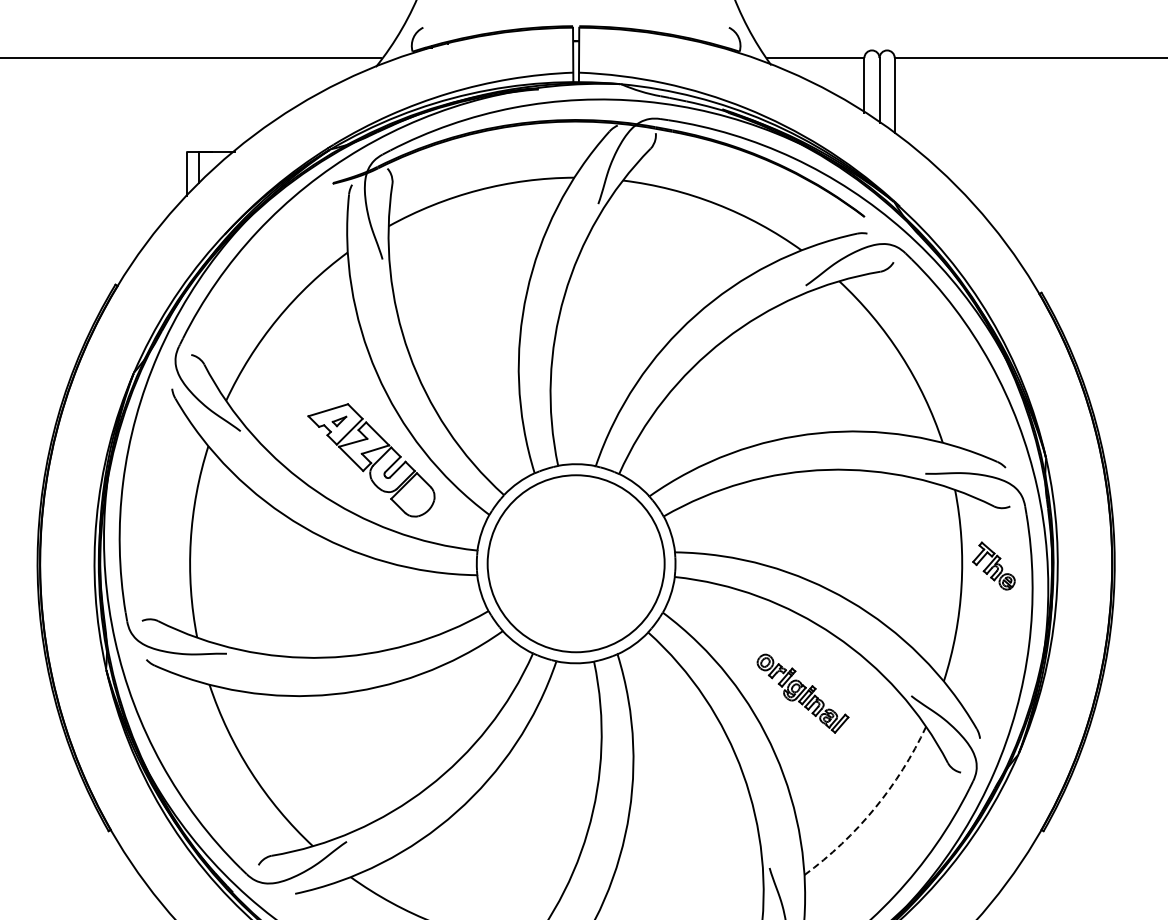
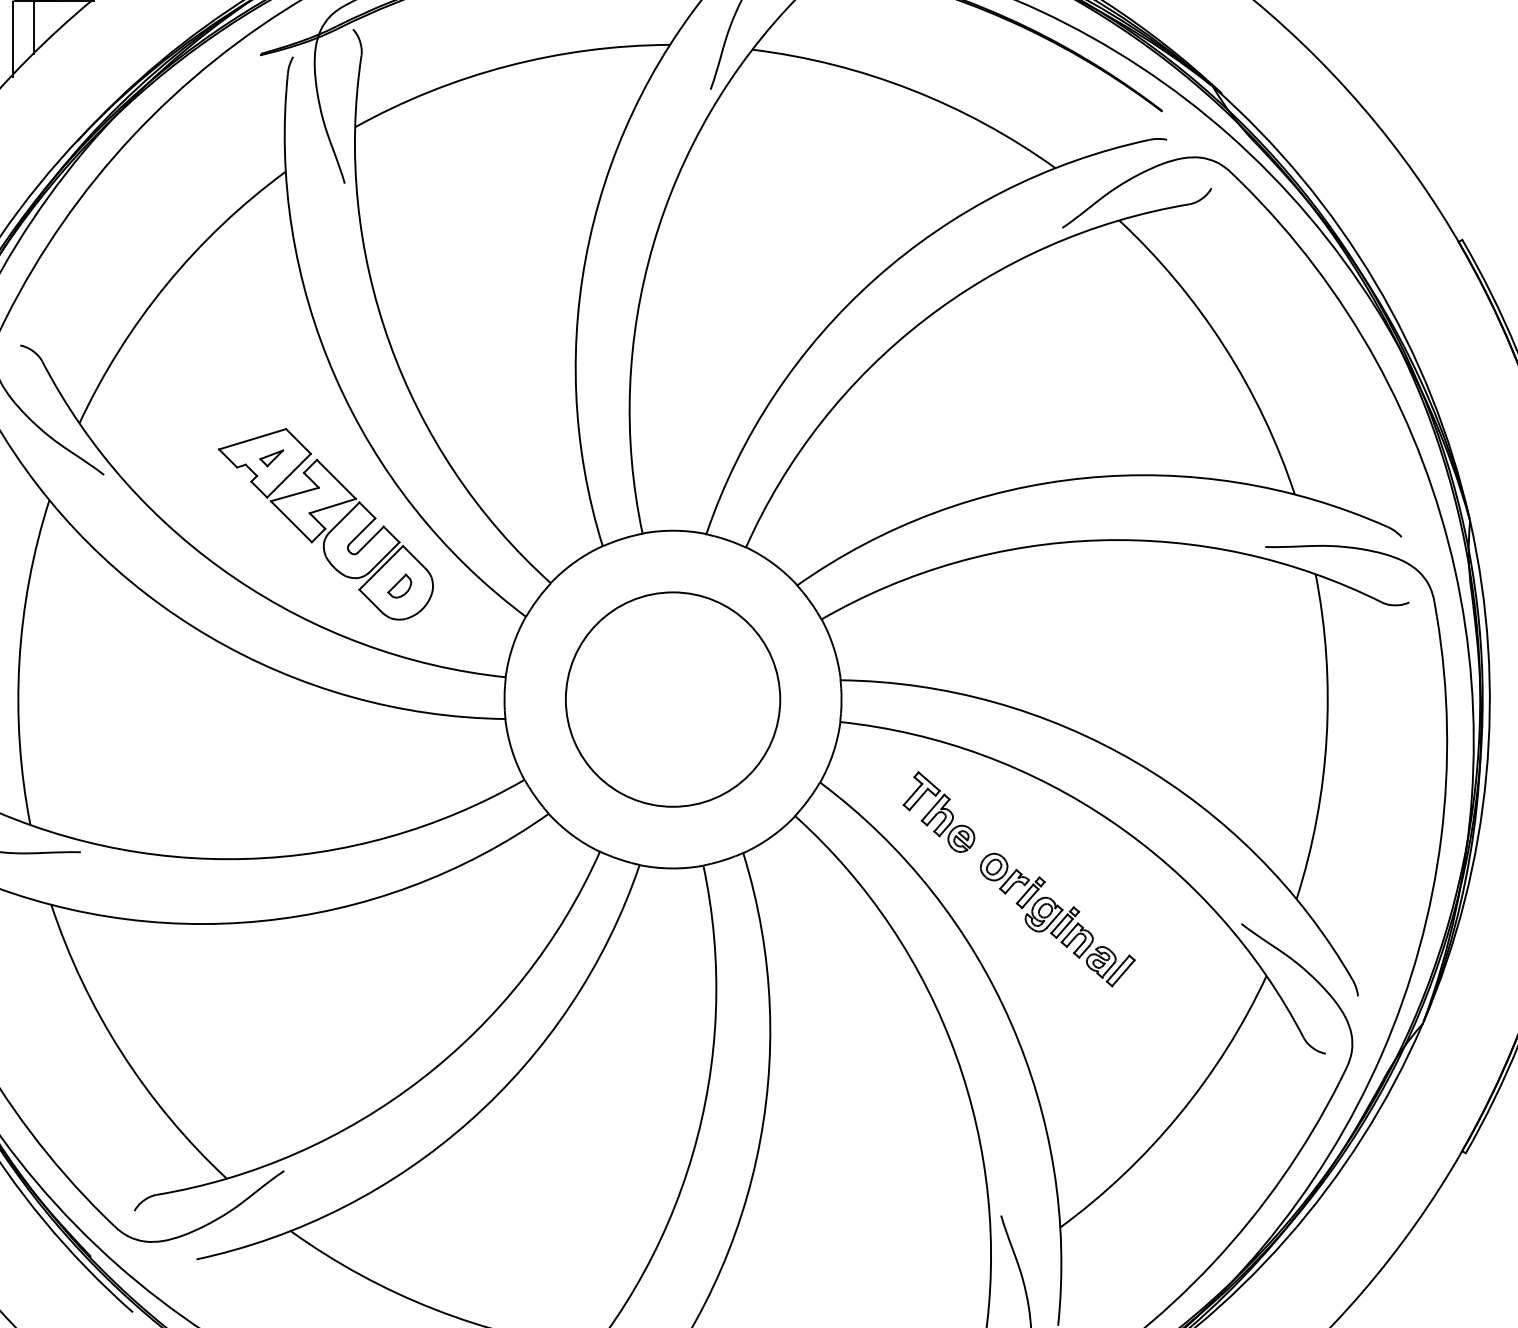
part: (414, 496) -> (398, 585), added
circle: (575, 563) -> (671, 699), size x0.71
part: (993, 565) -> (938, 811), moved
arc: (874, 808) -> (1179, 1114), dashed -> solid

